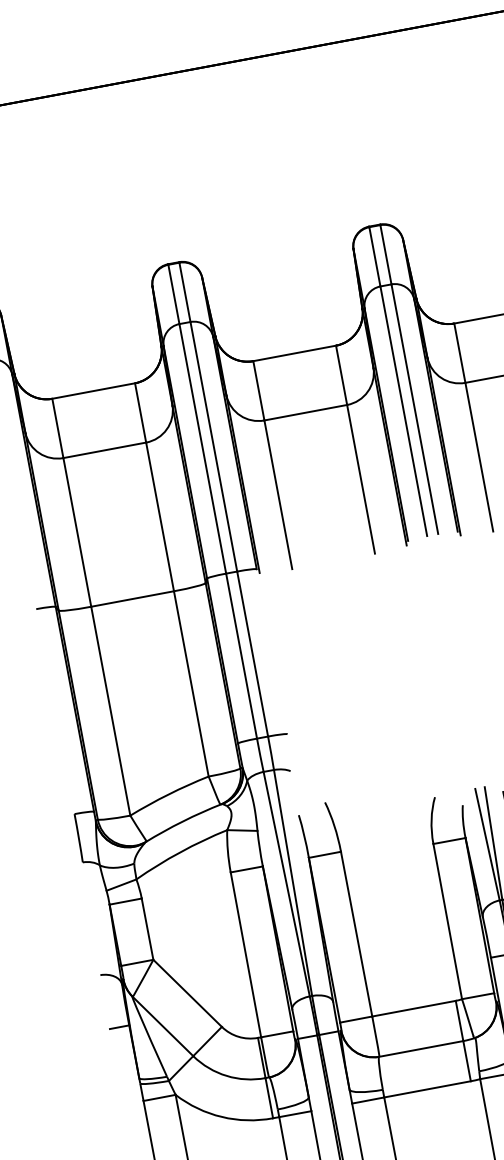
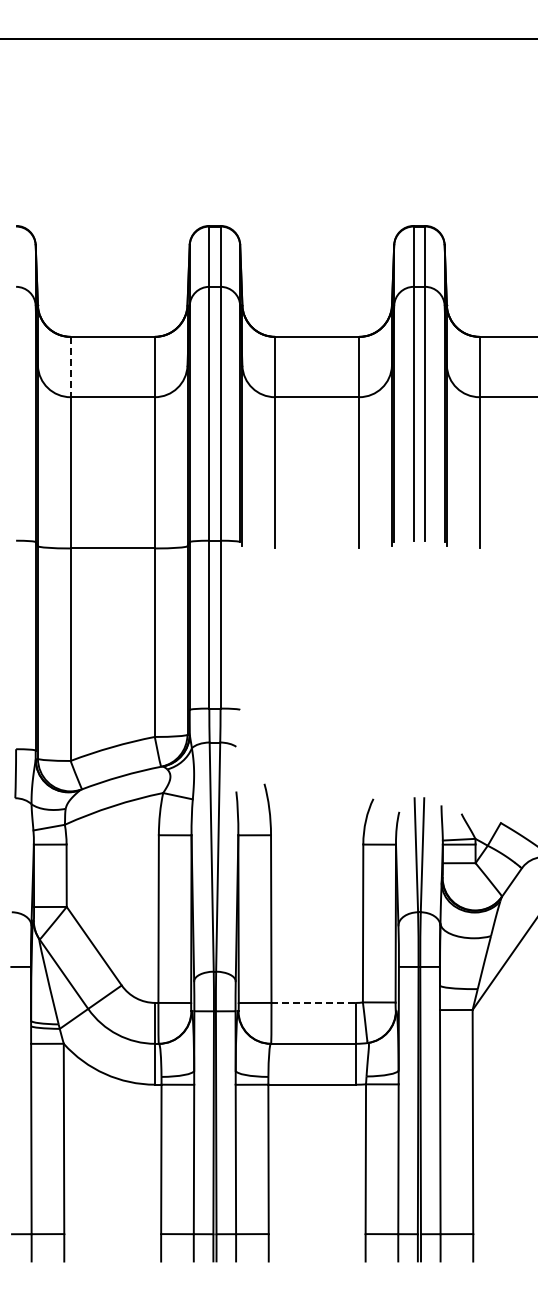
line: (57, 428) -> (70, 367), solid -> dashed
line: (414, 1008) -> (314, 1002), solid -> dashed

